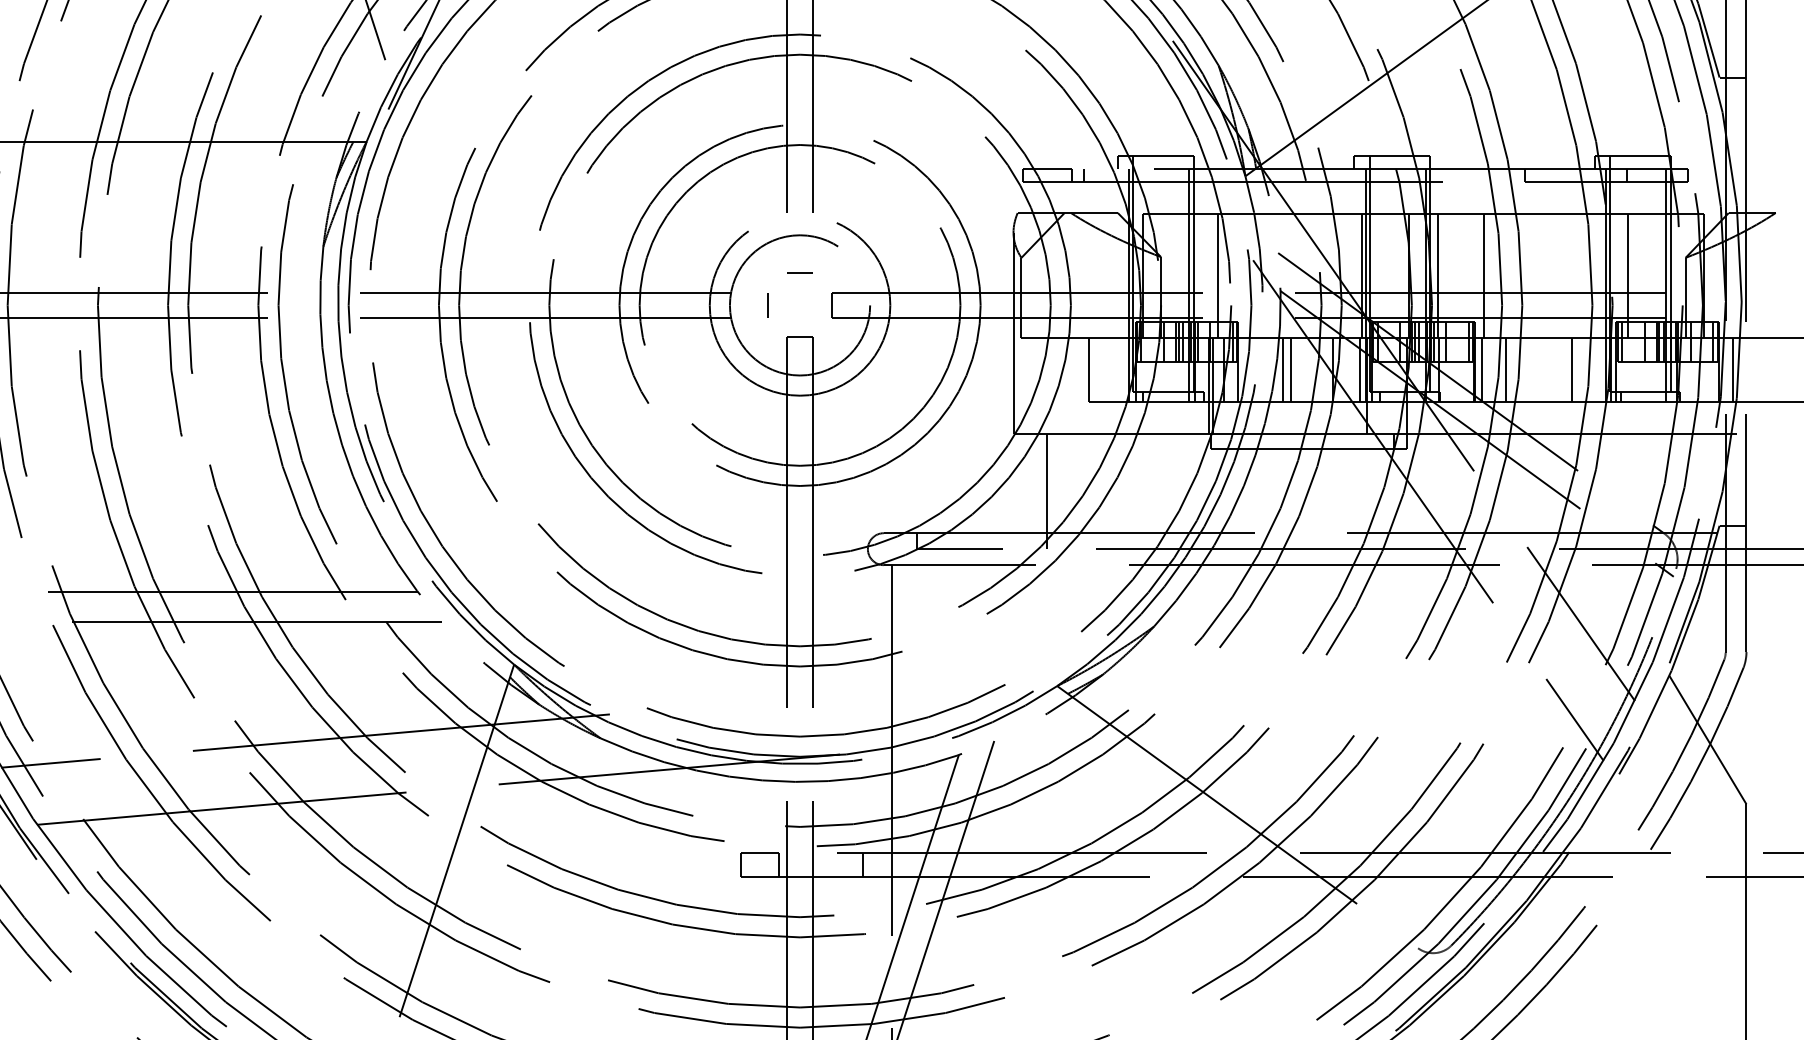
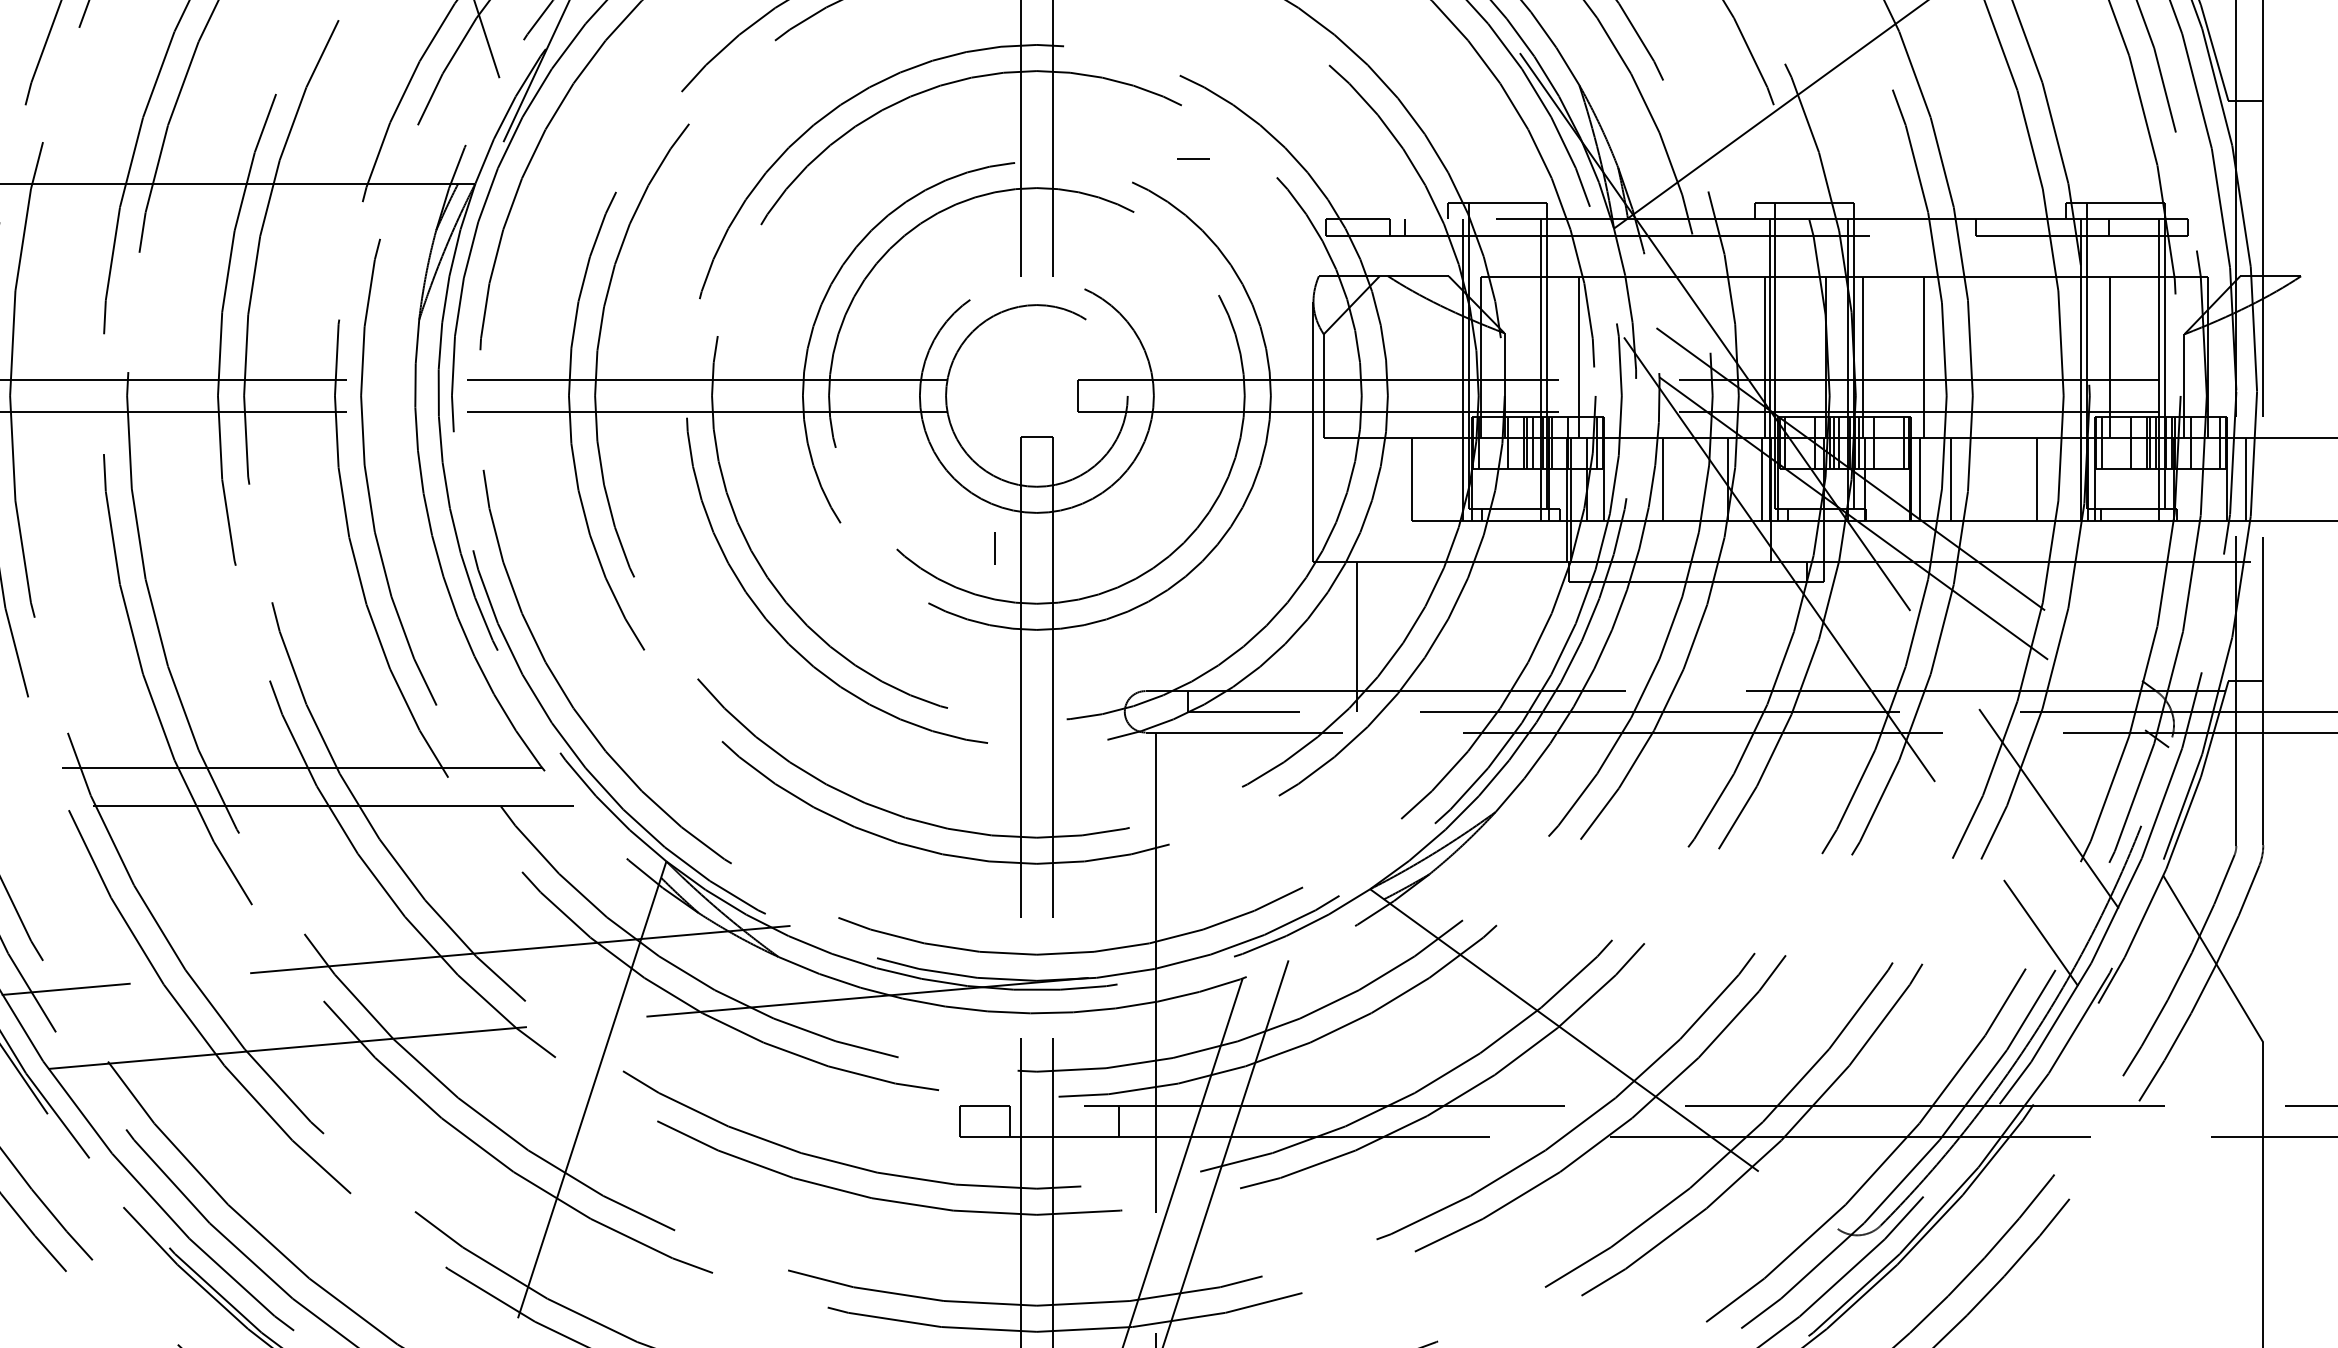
line: (799, 272) -> (1192, 157), moved
line: (767, 305) -> (994, 548), moved
line: (1290, 369) -> (1672, 478), removed

